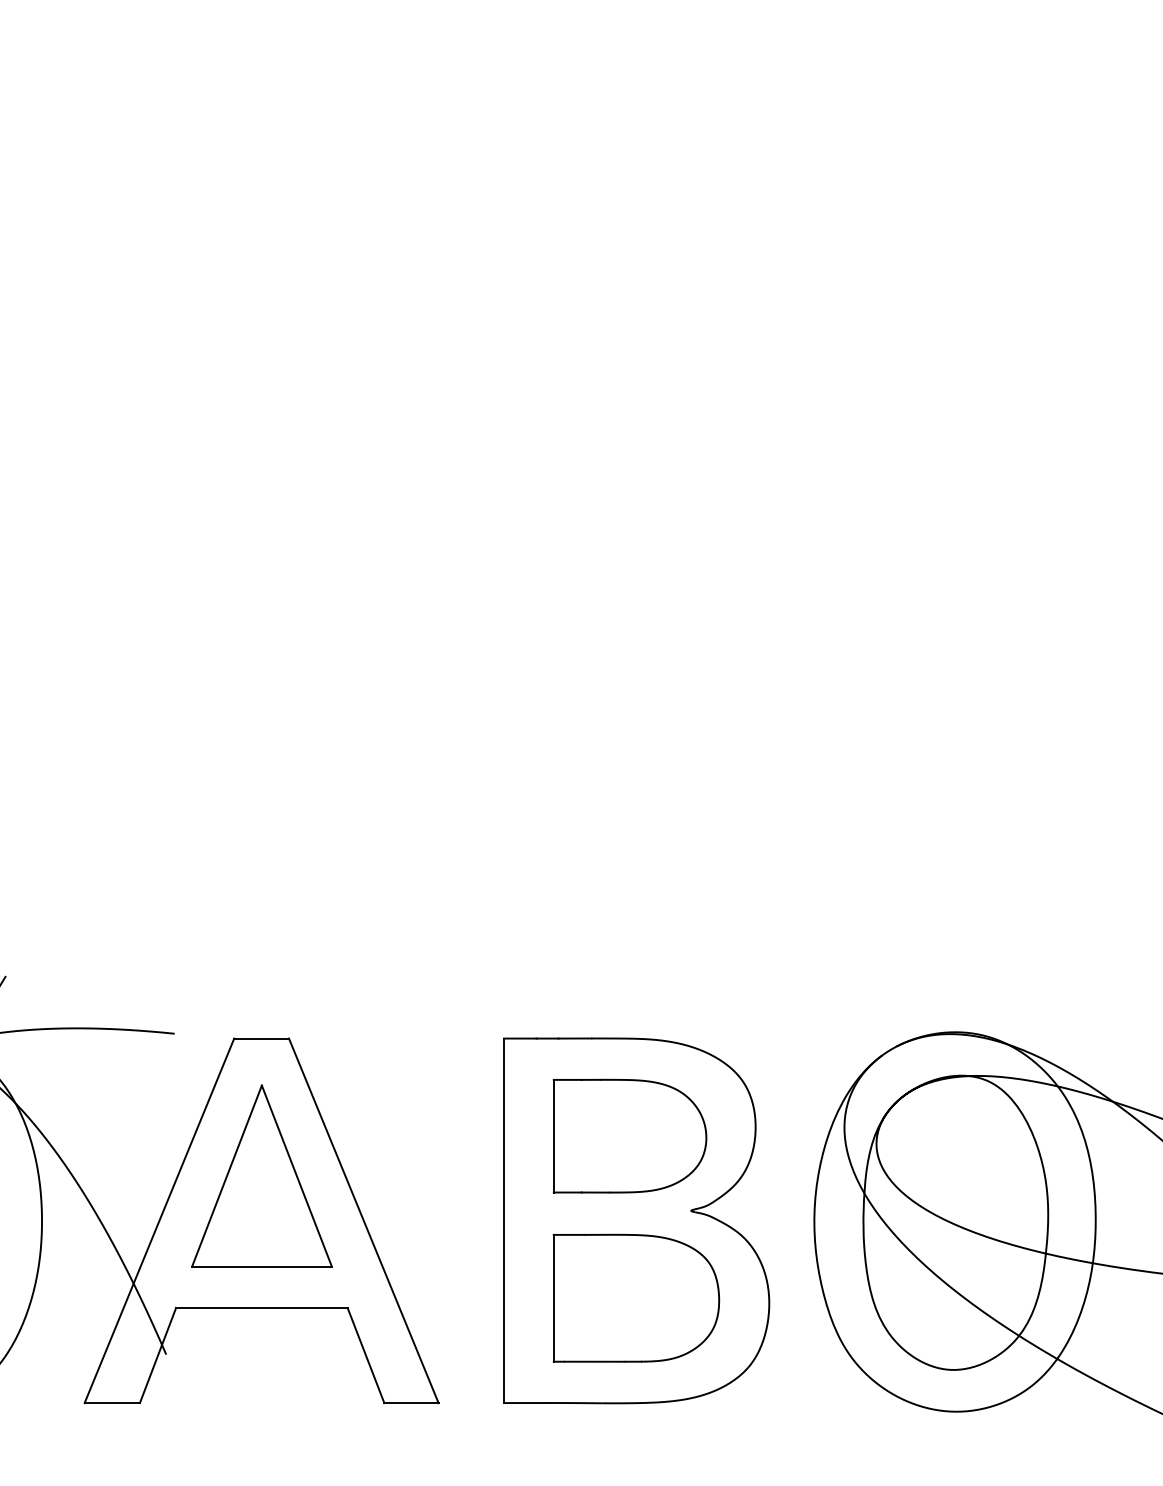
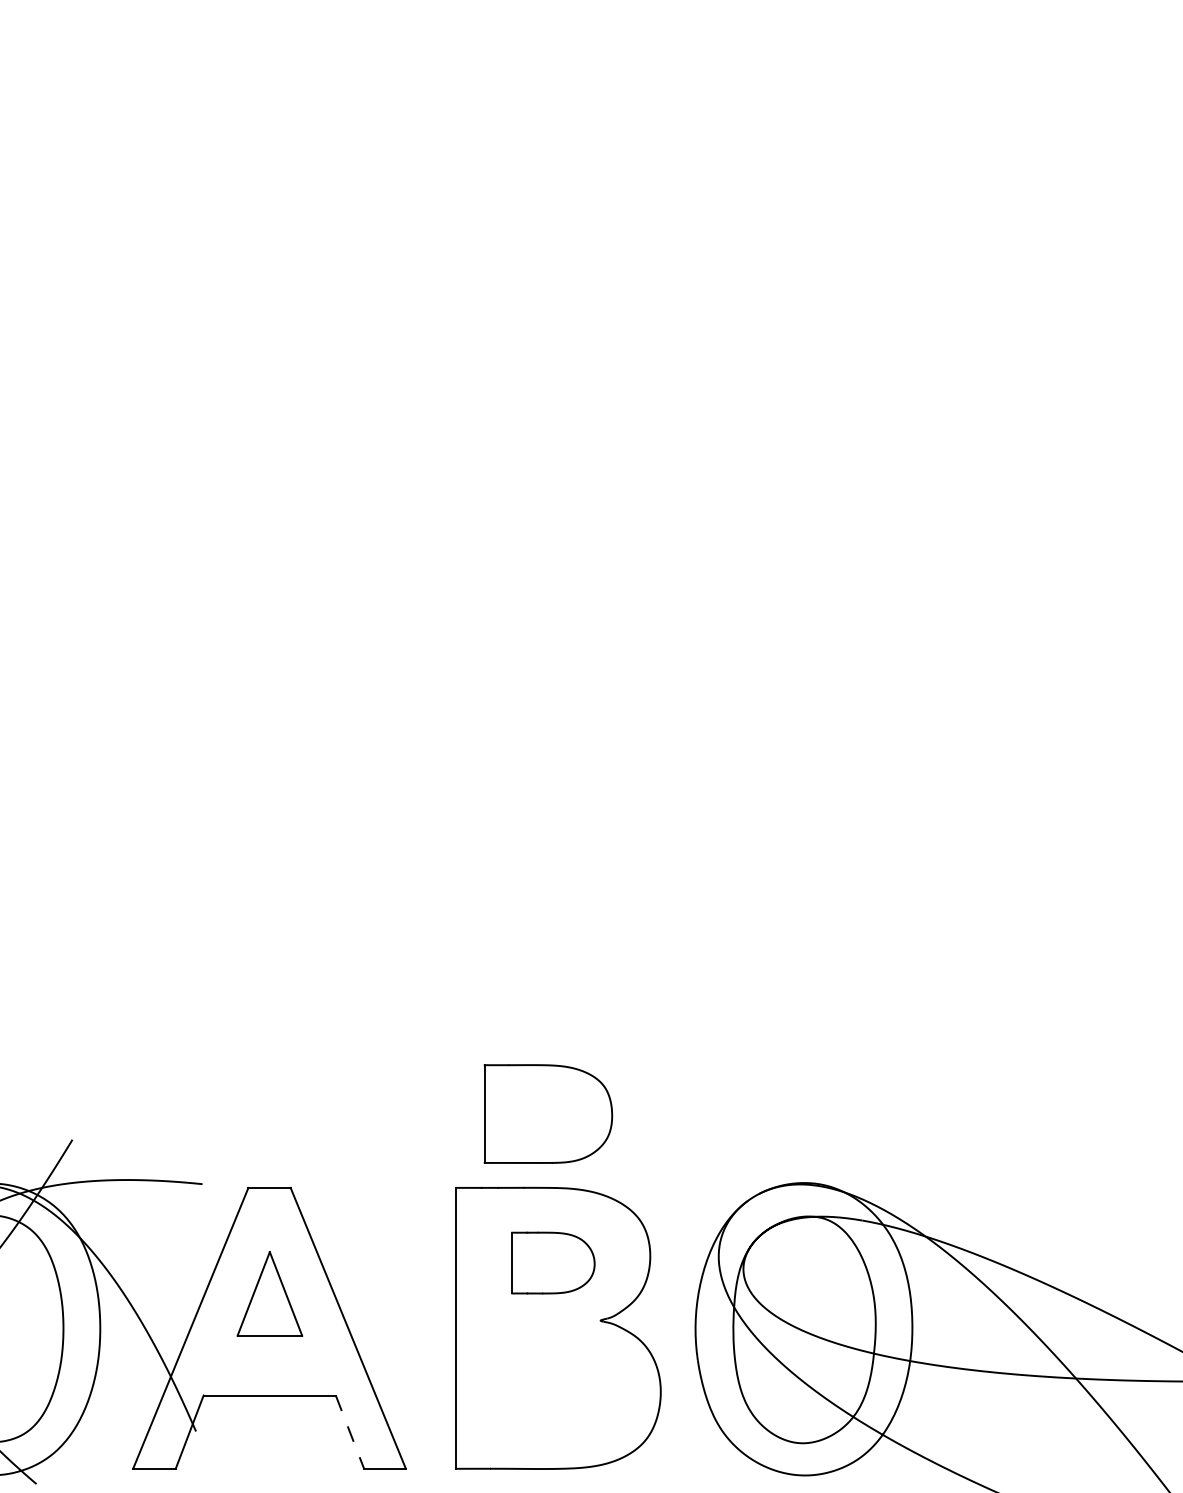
part: (630, 1135) -> (553, 1262), size x0.7
part: (261, 1175) -> (269, 1293), size x0.6
part: (636, 1297) -> (548, 1113), moved
line: (366, 1355) -> (350, 1432), solid -> dashed

